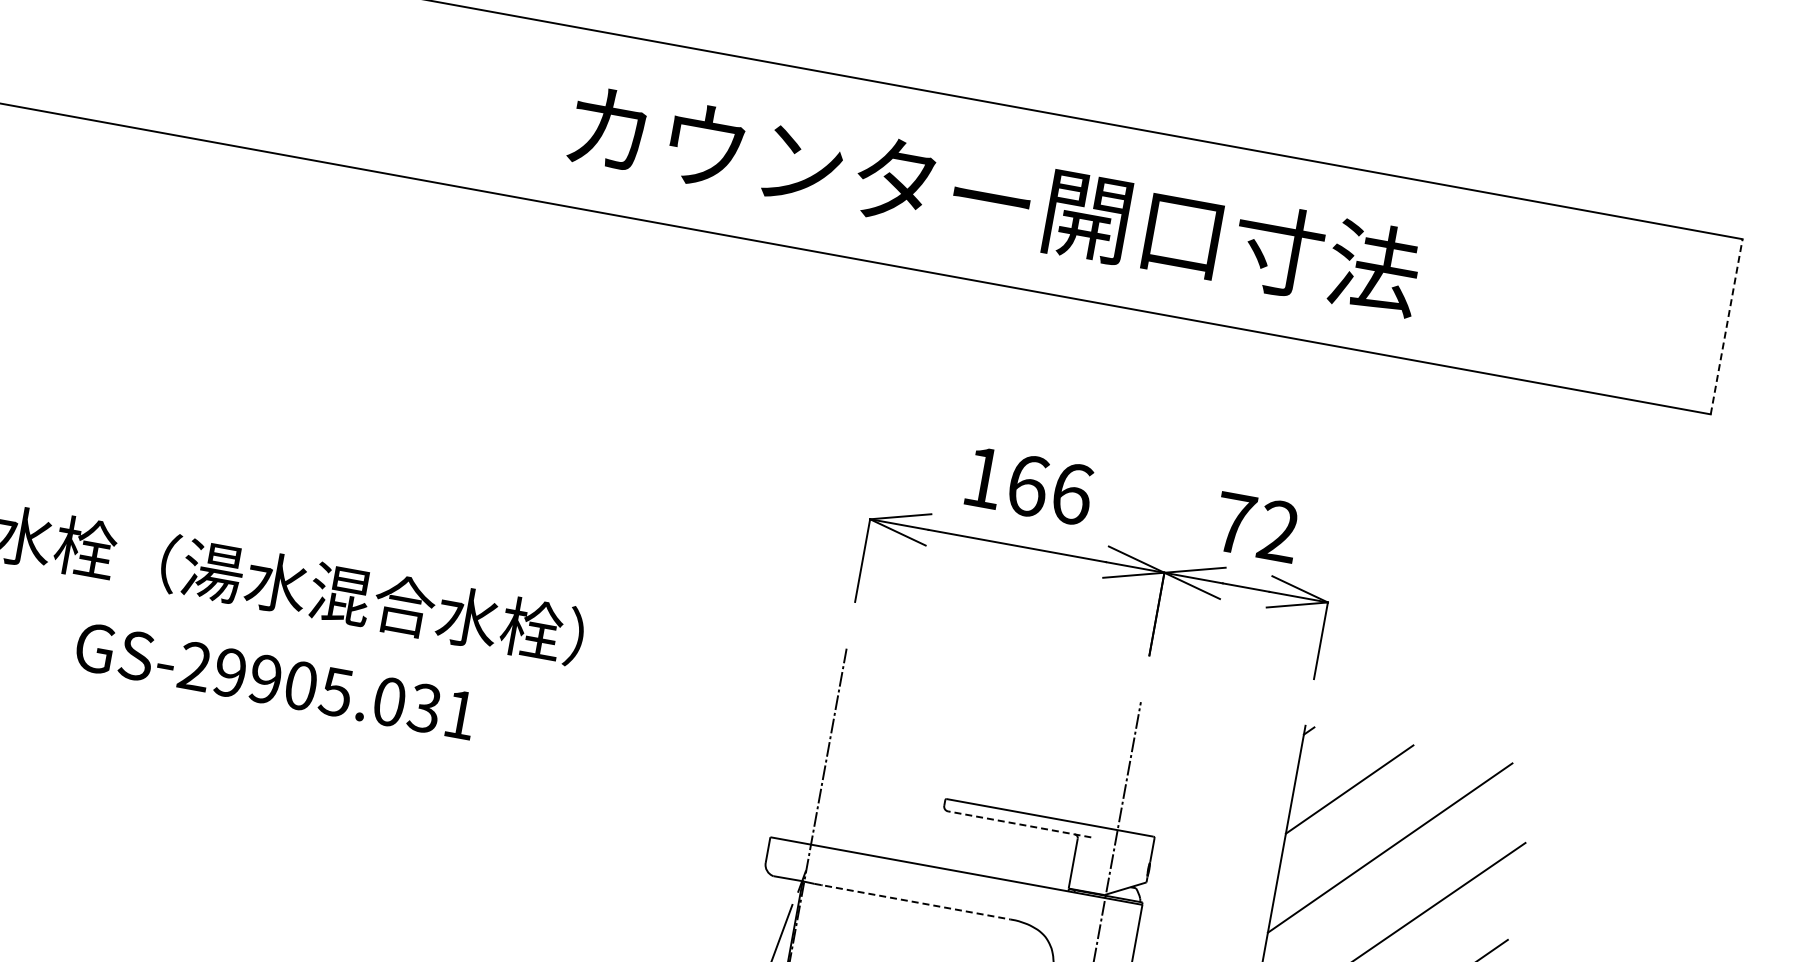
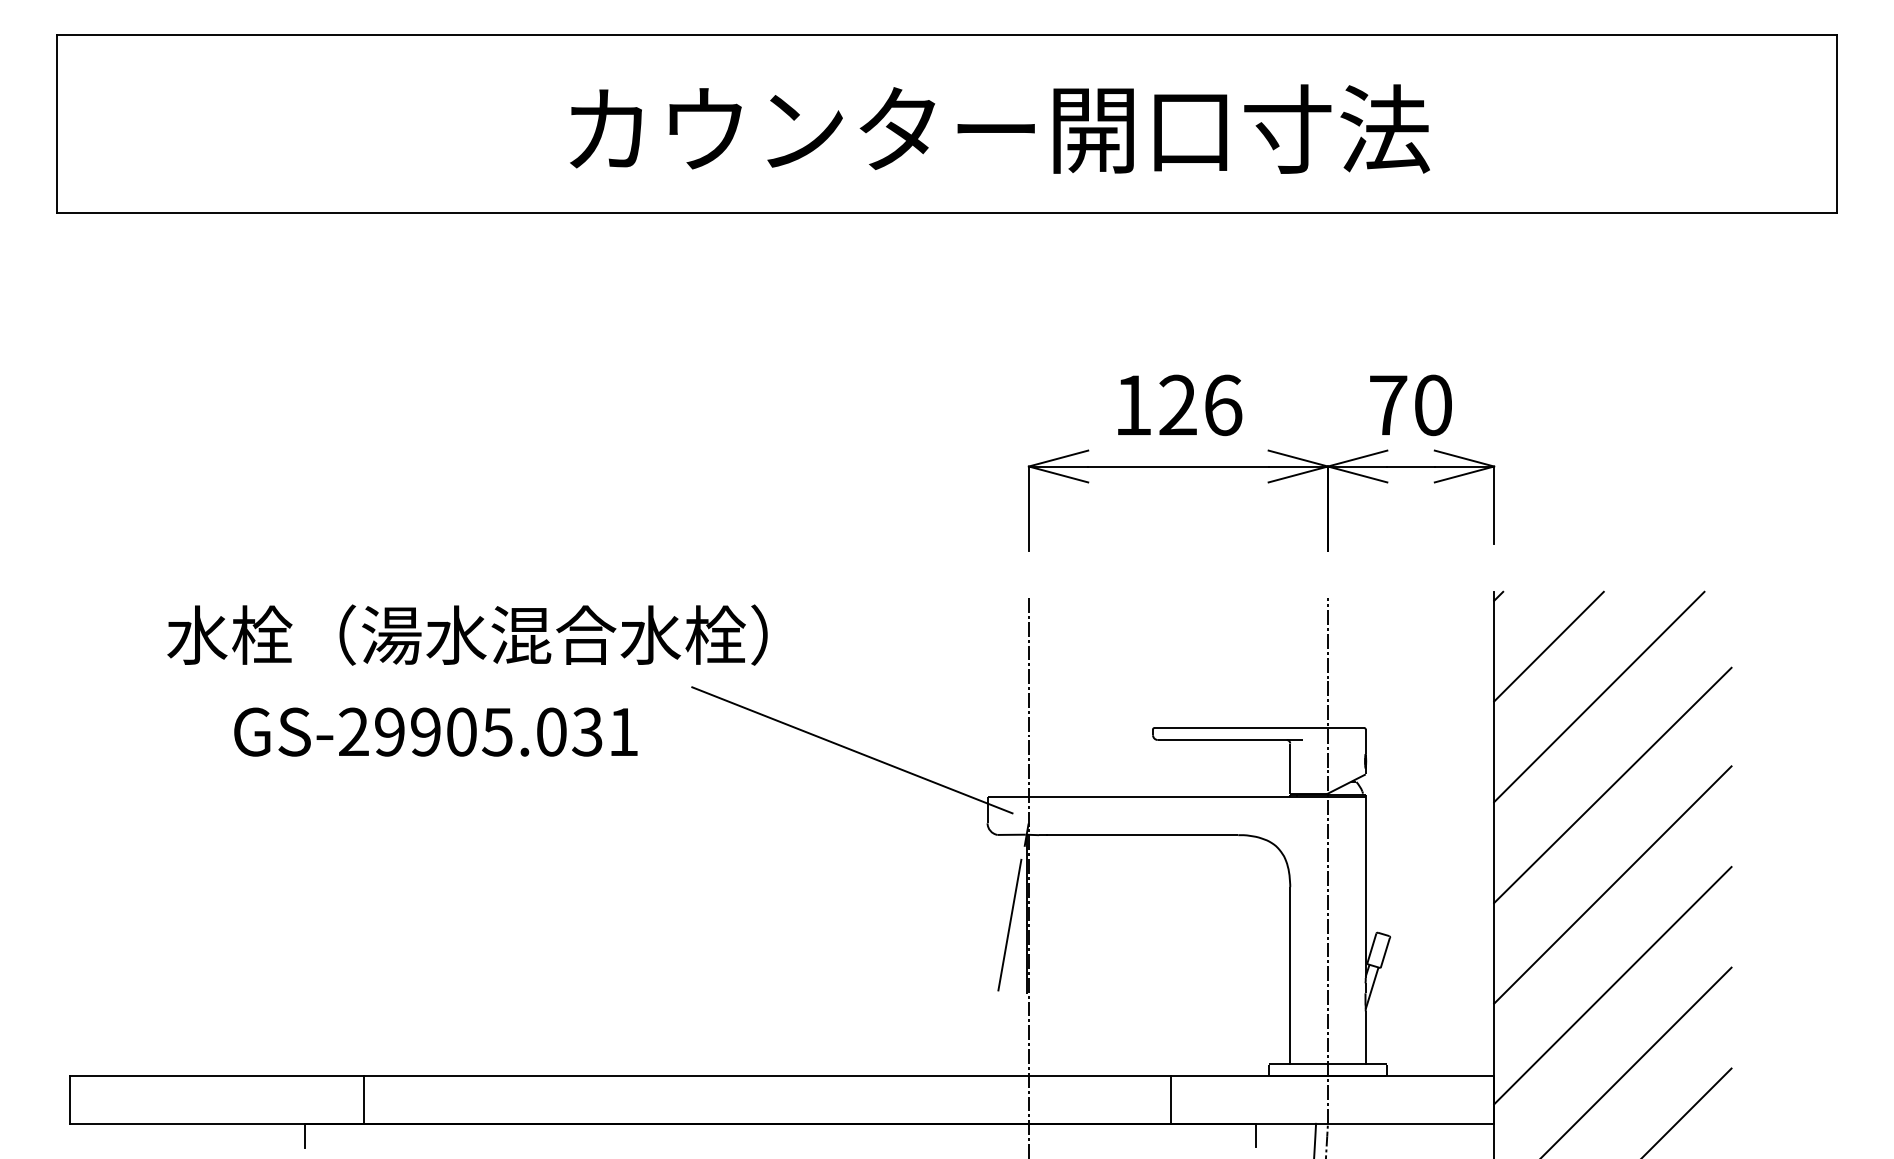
text: (995, 198) -> (999, 128), moved
line: (1727, 326) -> (1837, 123), dashed -> solid
text: (1028, 485) -> (1178, 405), 166 -> 126
text: (1278, 531) -> (1432, 405), 72 -> 70
text: (275, 680) -> (435, 731), moved
line: (645, 767) -> (852, 750), added
line: (1019, 823) -> (1230, 739), dashed -> solid
line: (912, 901) -> (1138, 835), dashed -> solid

